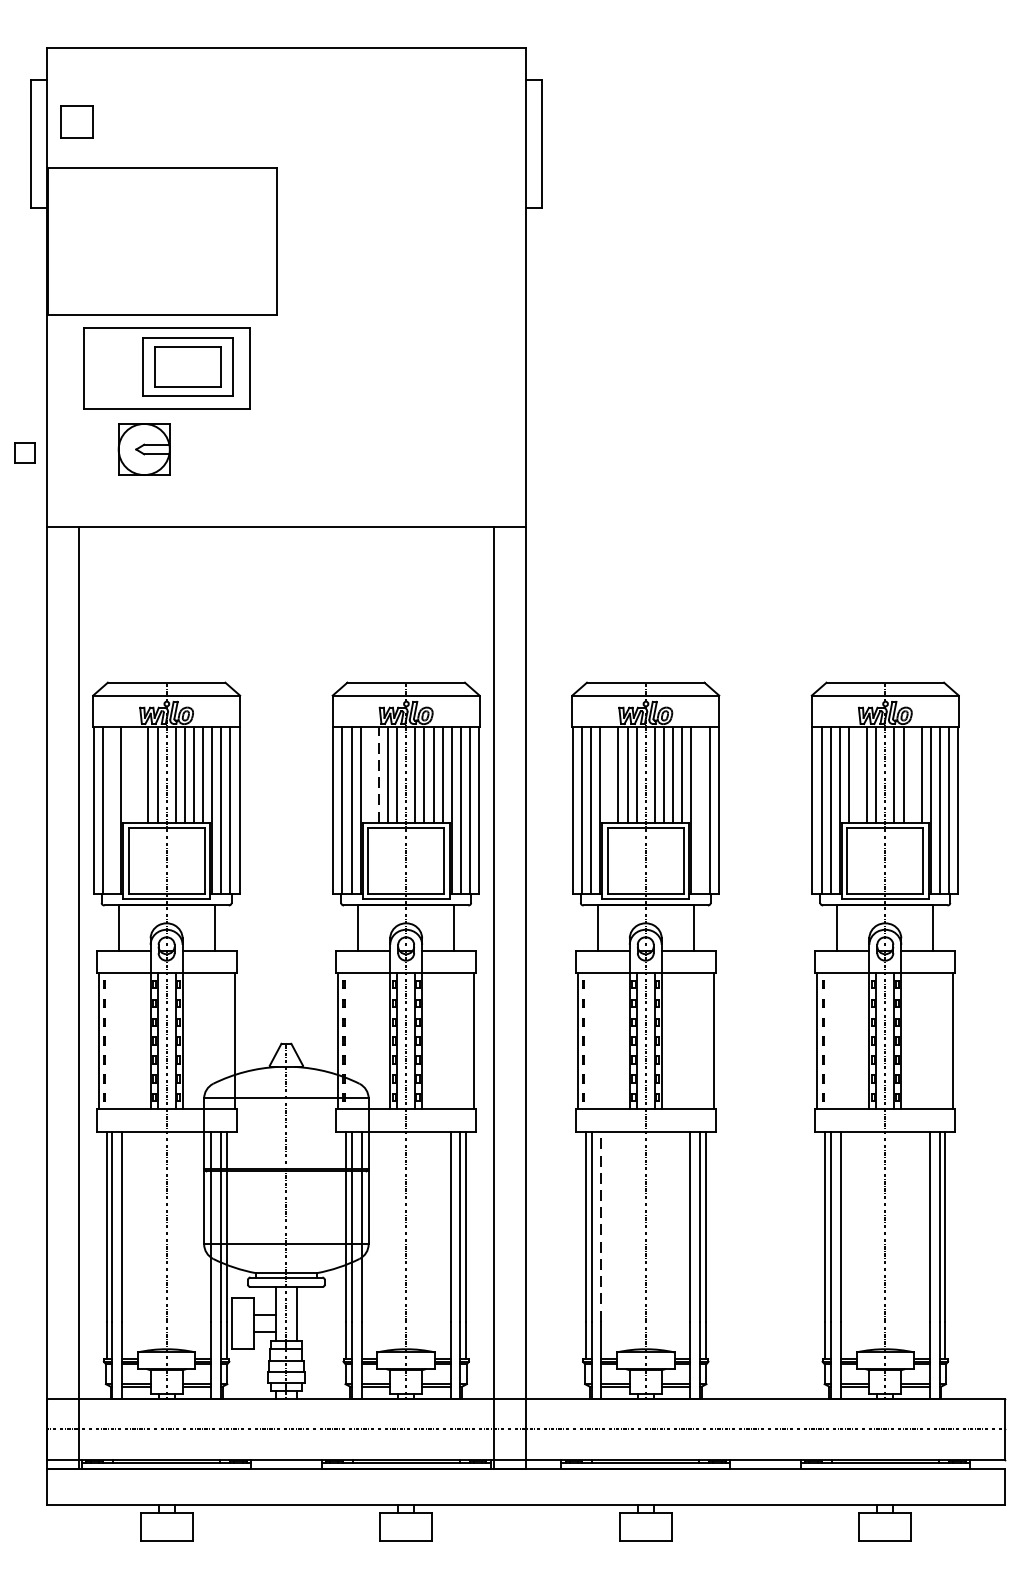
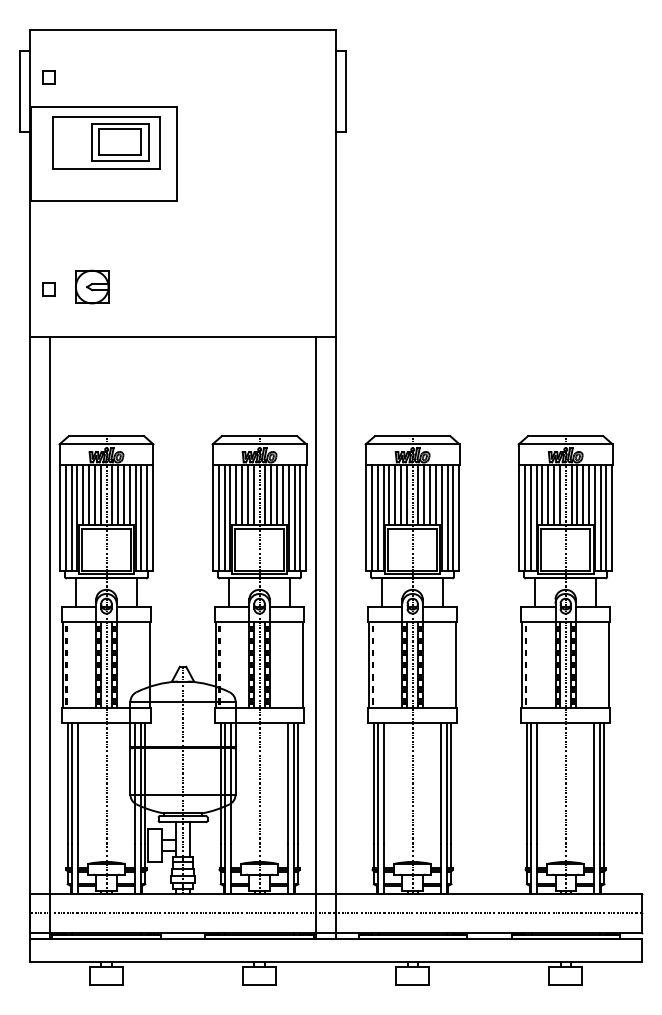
part: (75, 121) -> (48, 77), size x0.62
part: (166, 367) -> (106, 142), moved
part: (24, 453) -> (48, 289), moved
line: (130, 774) -> (83, 494), added
line: (140, 774) -> (89, 494), added
line: (370, 774) -> (236, 494), added
line: (379, 774) -> (242, 494), dashed -> solid
line: (609, 774) -> (389, 494), added
line: (858, 774) -> (548, 494), added
line: (913, 774) -> (583, 494), added
line: (111, 810) -> (71, 517), added
line: (700, 810) -> (447, 517), added
line: (601, 1226) -> (384, 783), dashed -> solid

